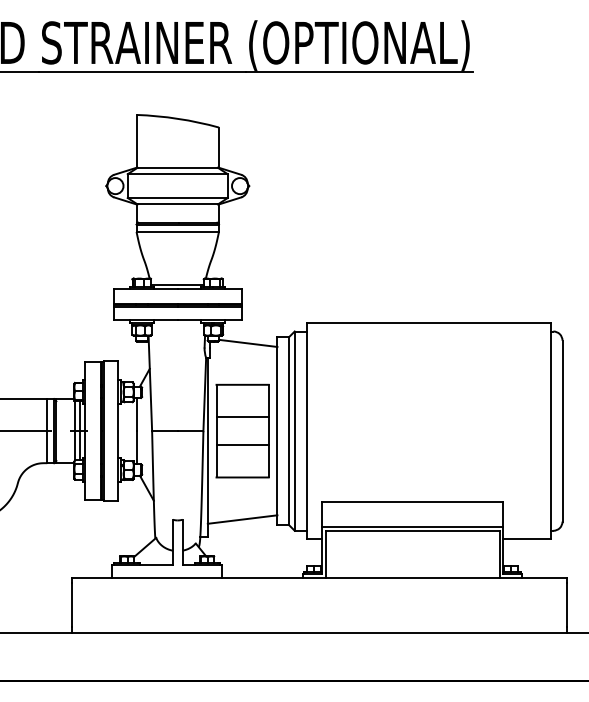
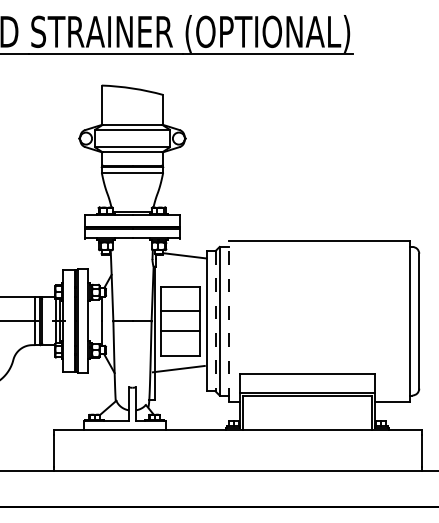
line: (306, 430) -> (228, 320), solid -> dashed
line: (289, 431) -> (215, 321), solid -> dashed
line: (242, 518) -> (178, 368), moved

